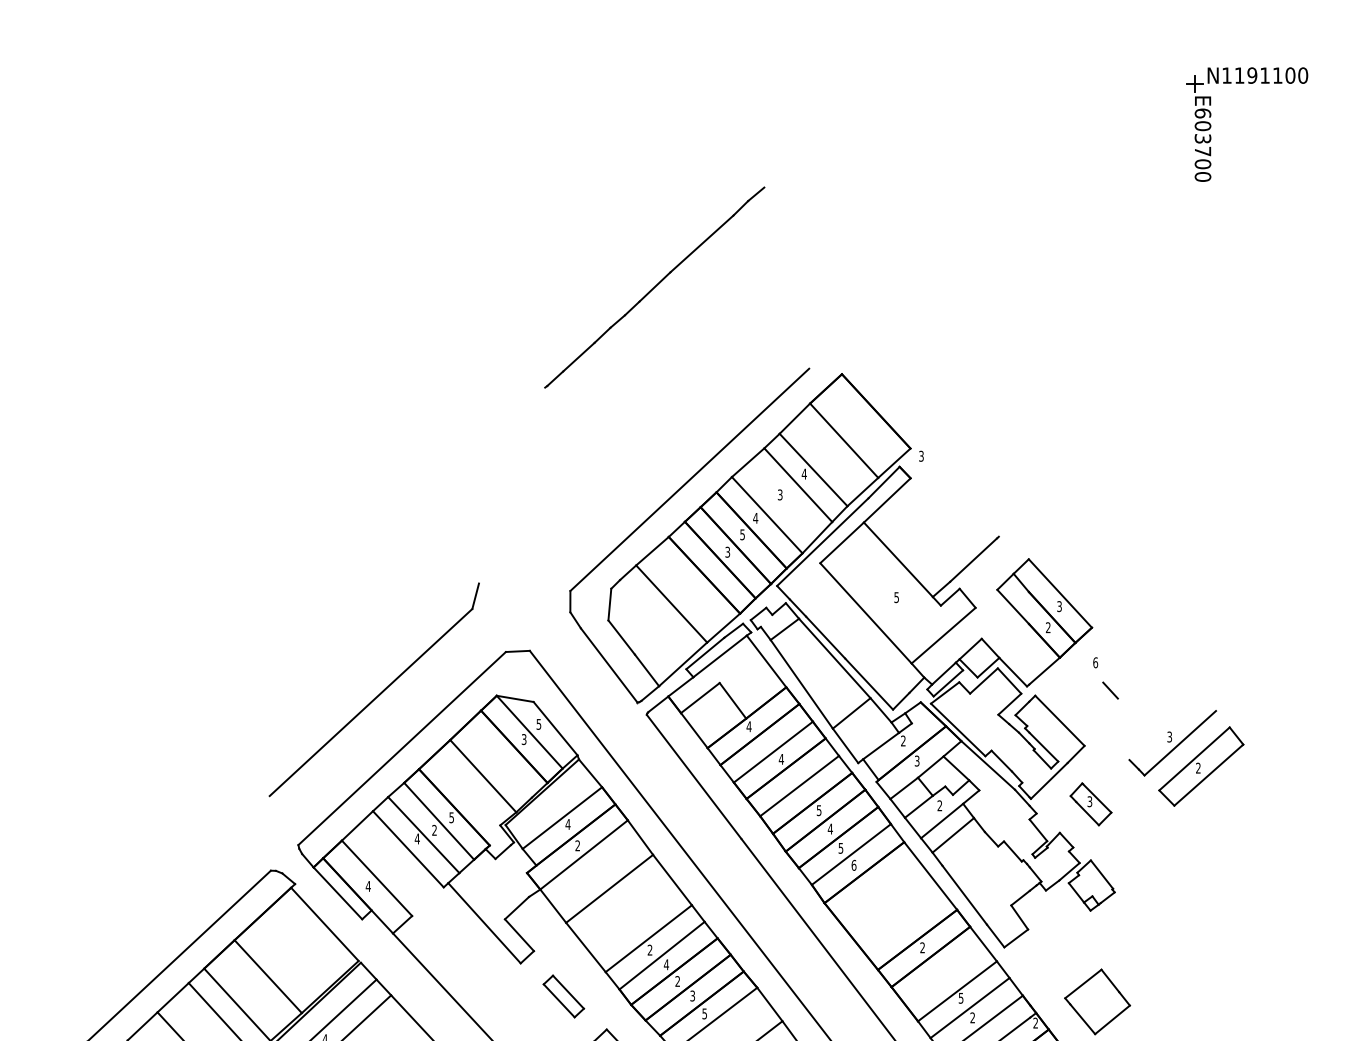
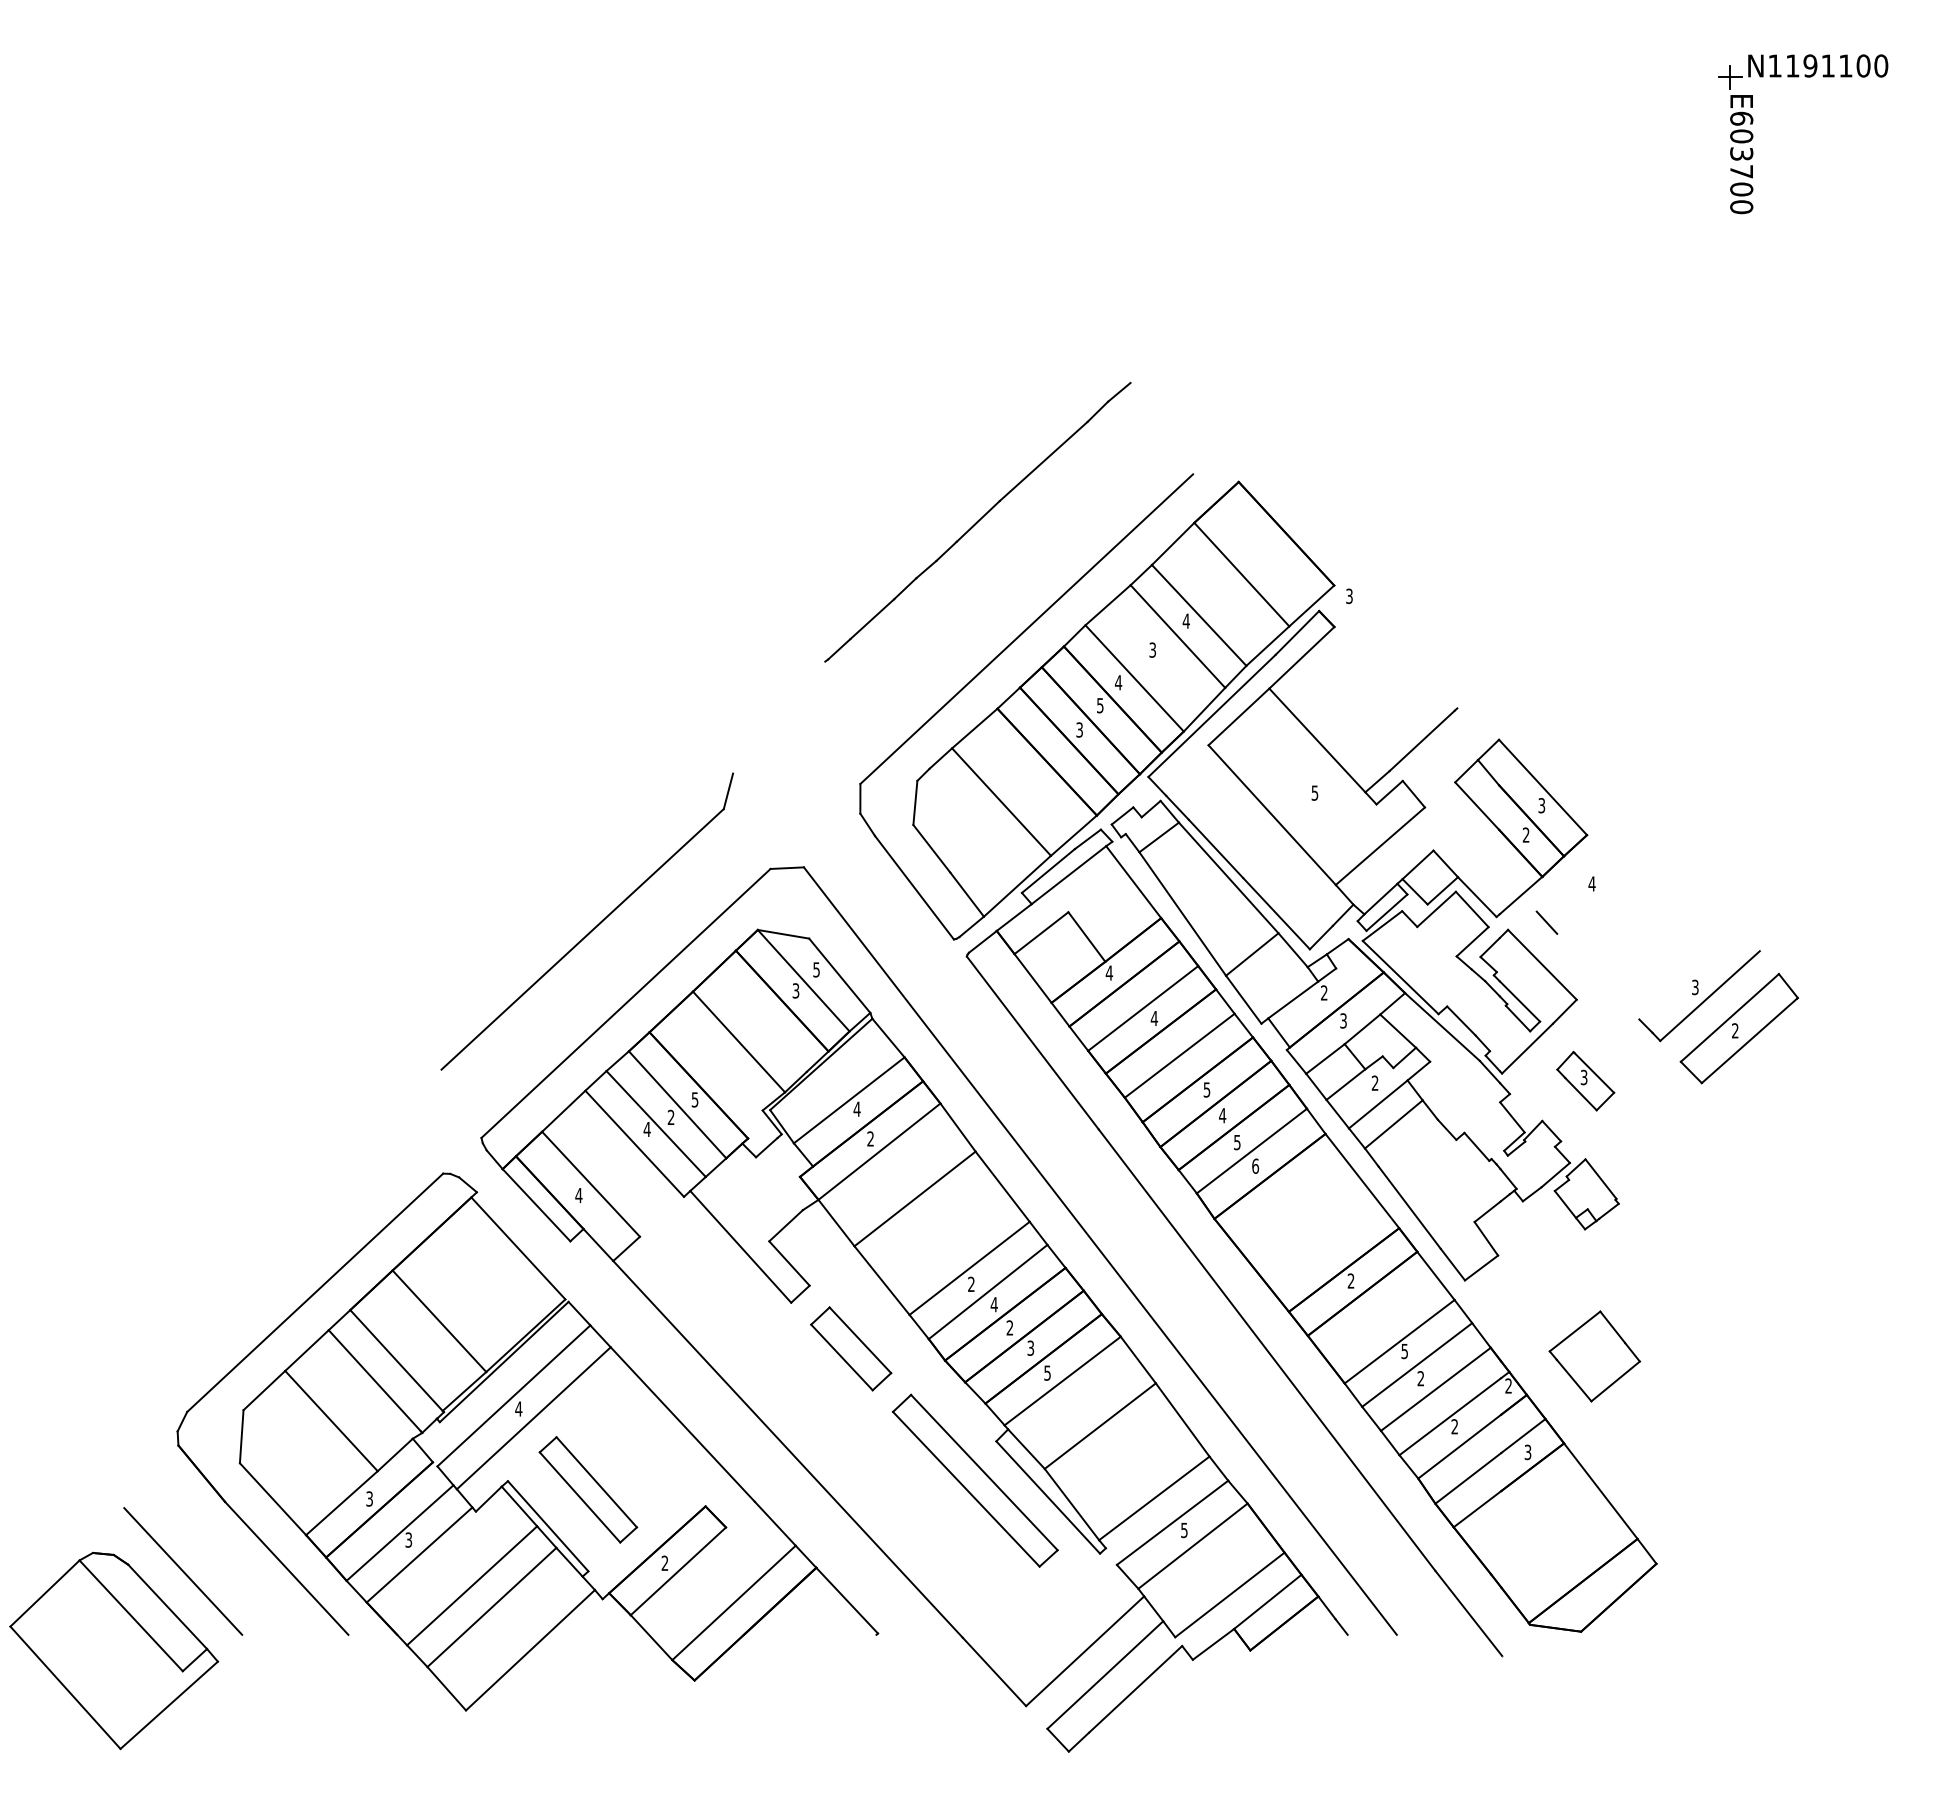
part: (654, 287) -> (977, 521), moved
text: (1095, 662) -> (1591, 883), 6 -> 4
line: (1110, 690) -> (1546, 922), moved
part: (564, 996) -> (851, 1348), size x1.43

